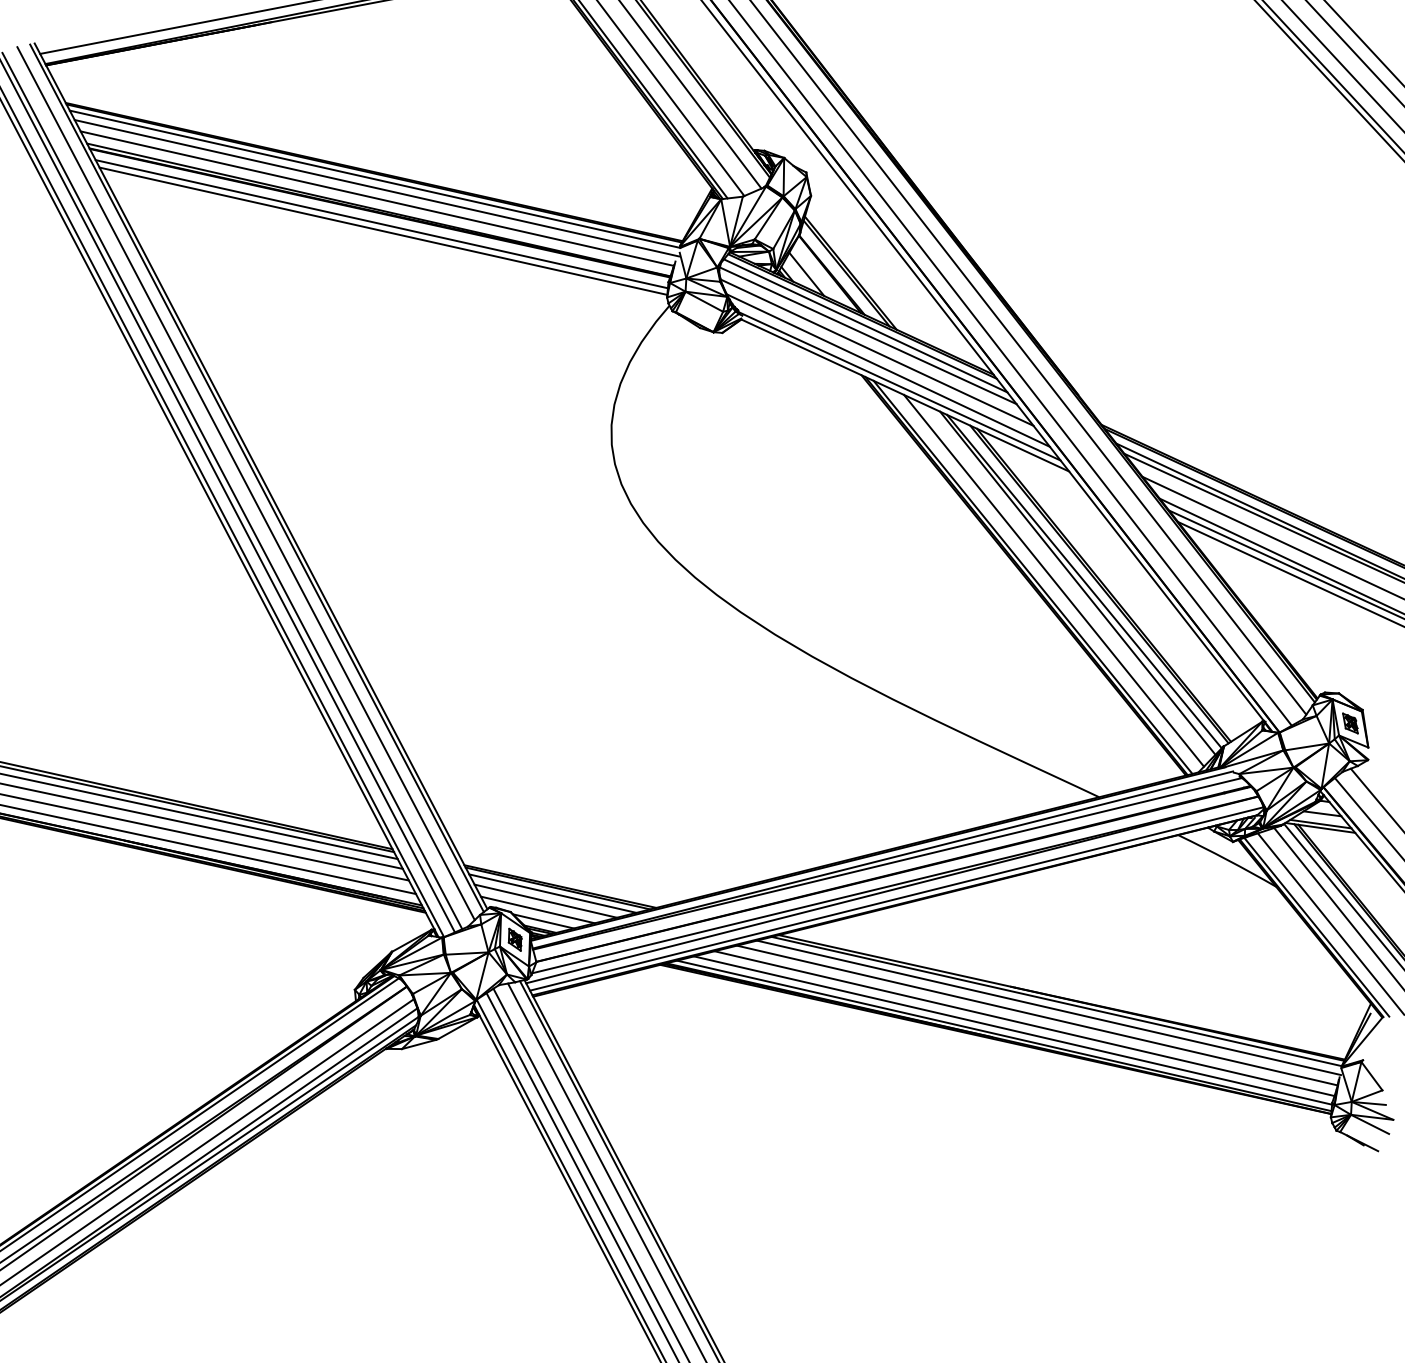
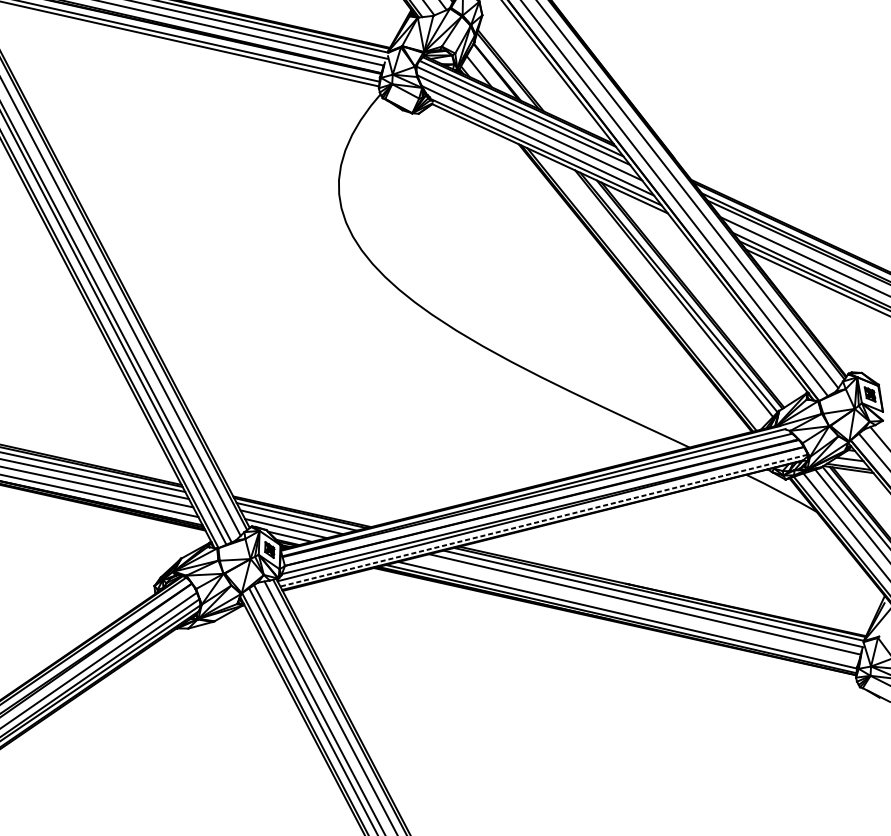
line: (1054, 580) -> (657, 291), removed
line: (896, 899) -> (543, 521), solid -> dashed
line: (1024, 1023) -> (635, 610), removed

